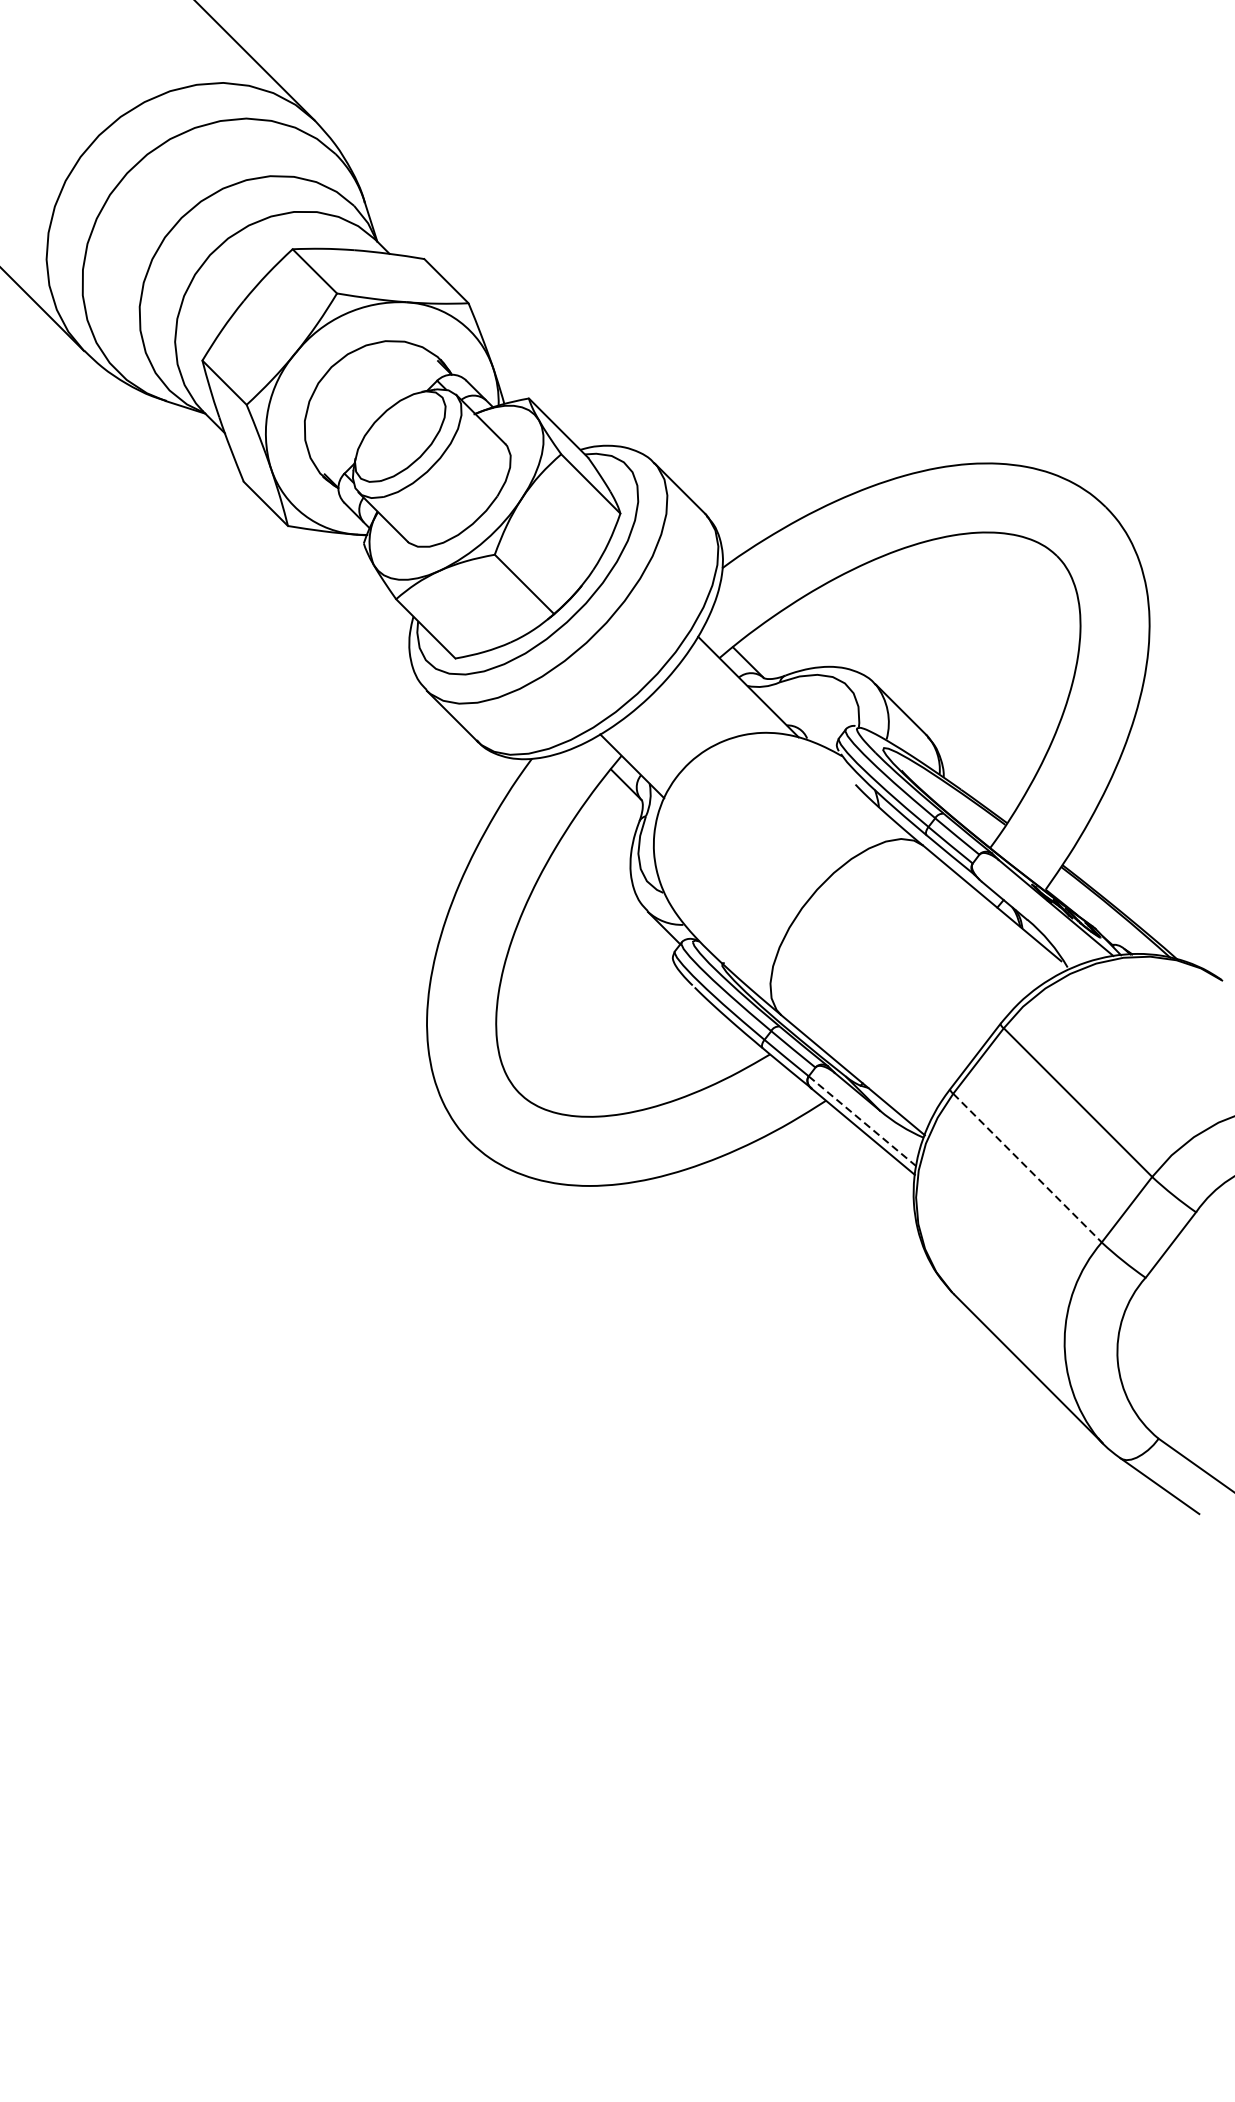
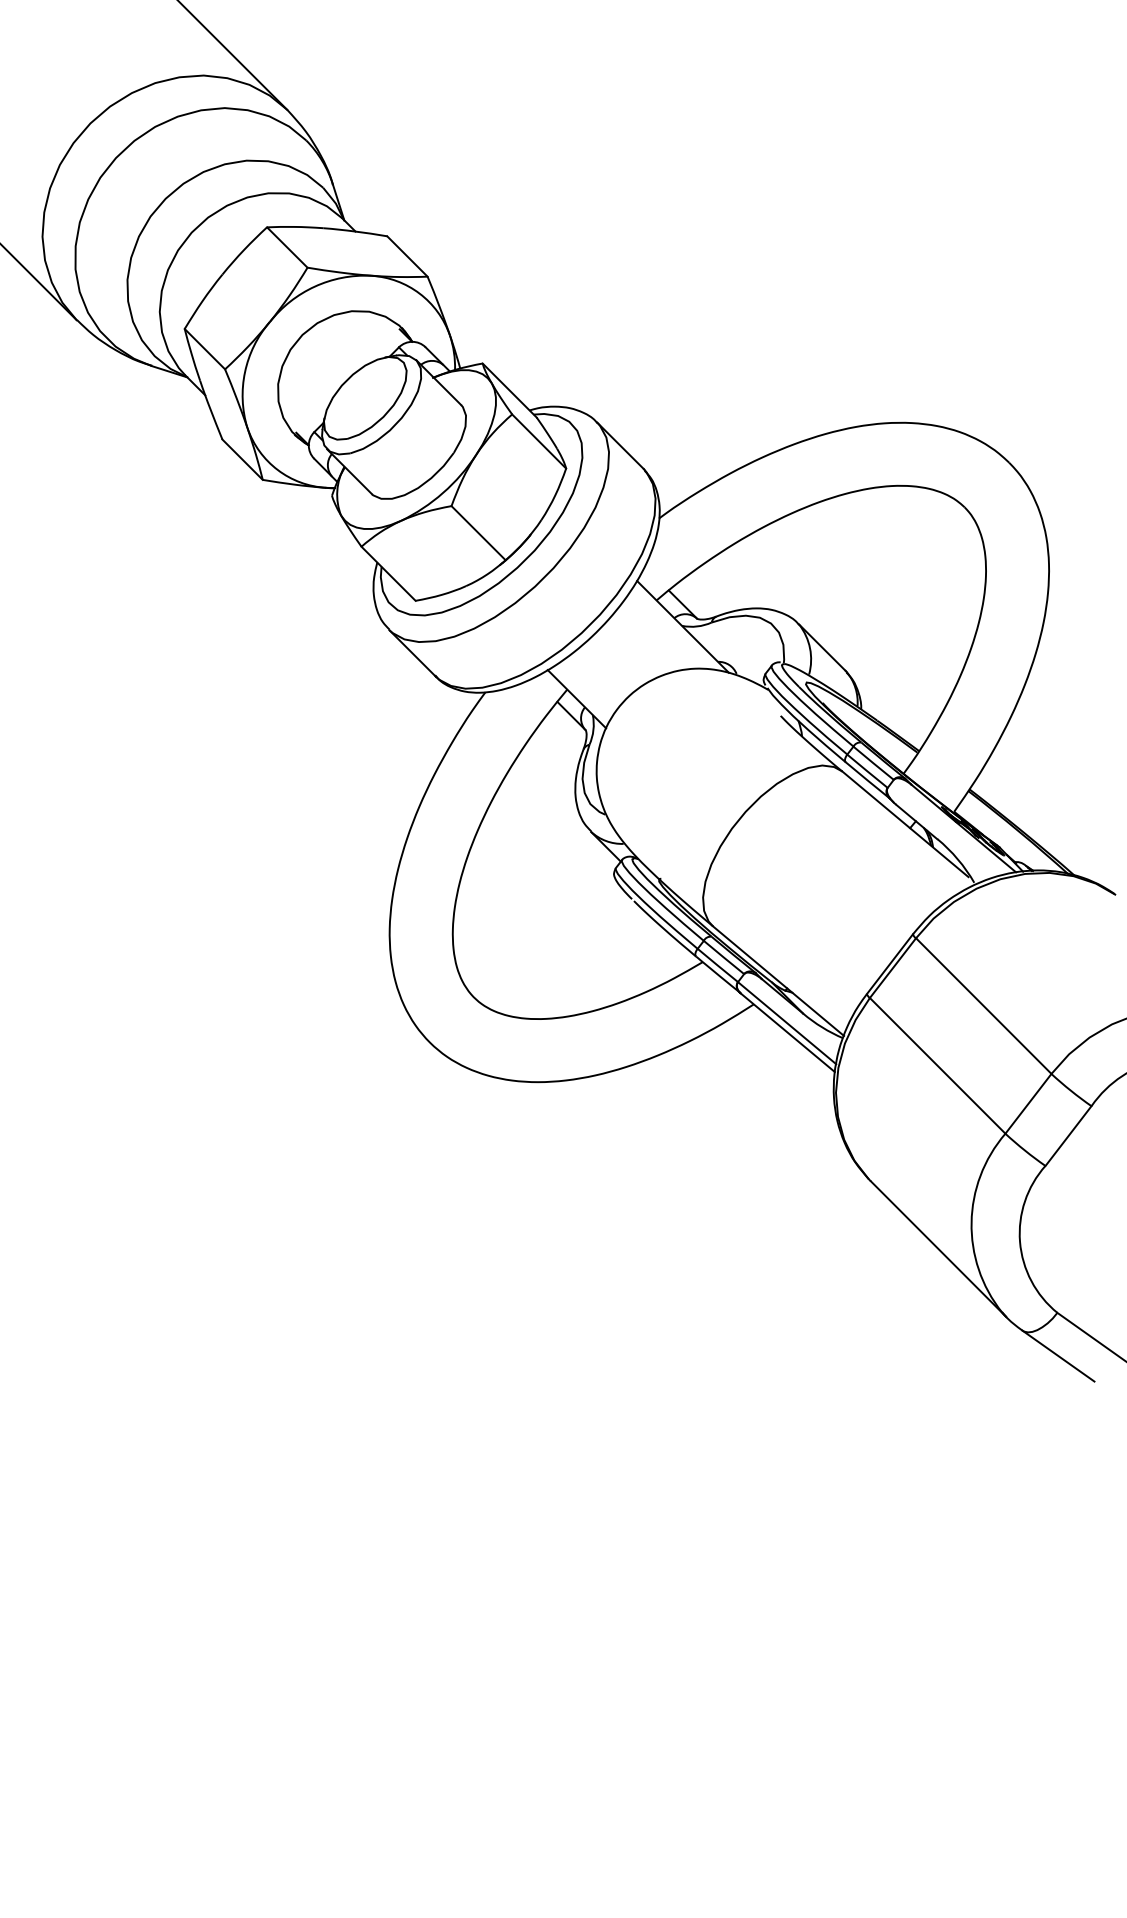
line: (862, 1121) -> (787, 1023), dashed -> solid
line: (1027, 1167) -> (937, 1065), dashed -> solid

